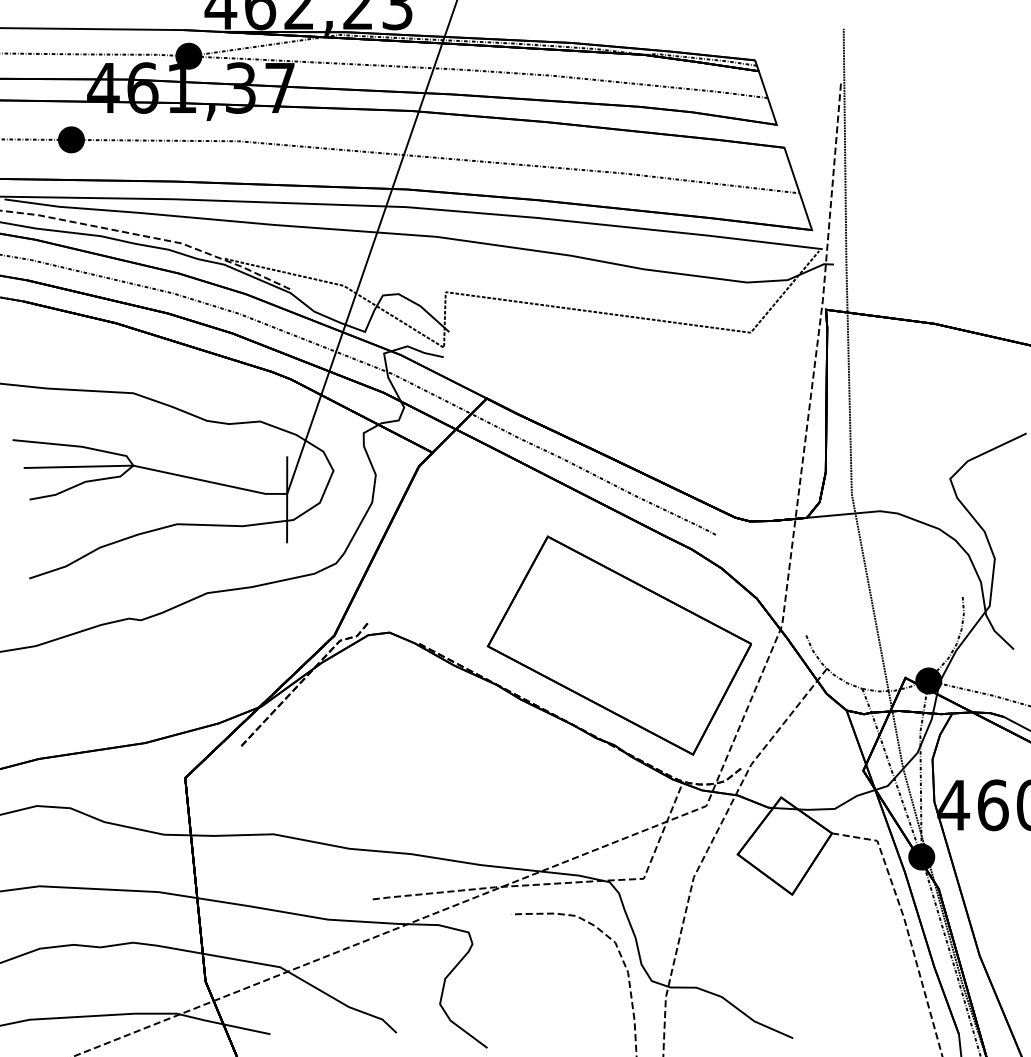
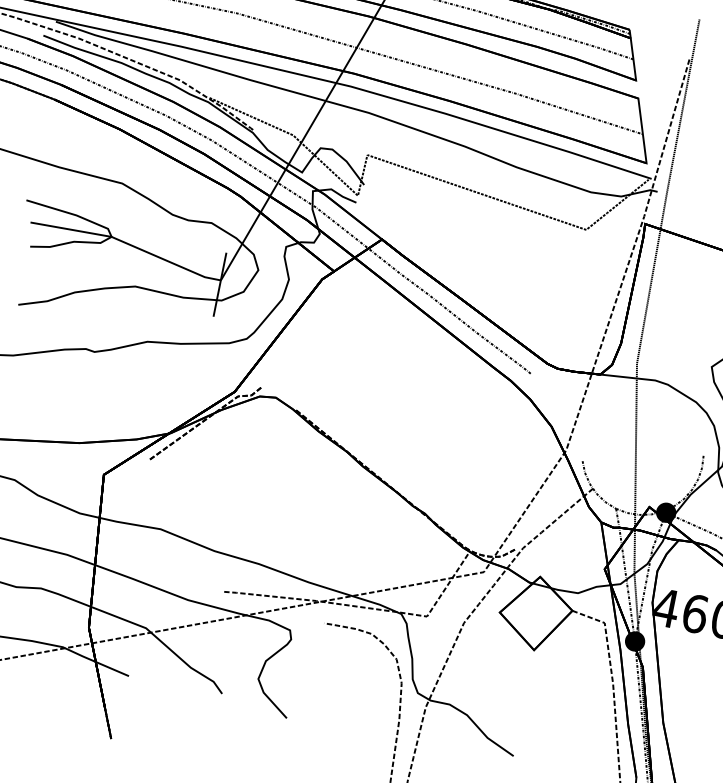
part: (618, 645) -> (442, 440), removed

